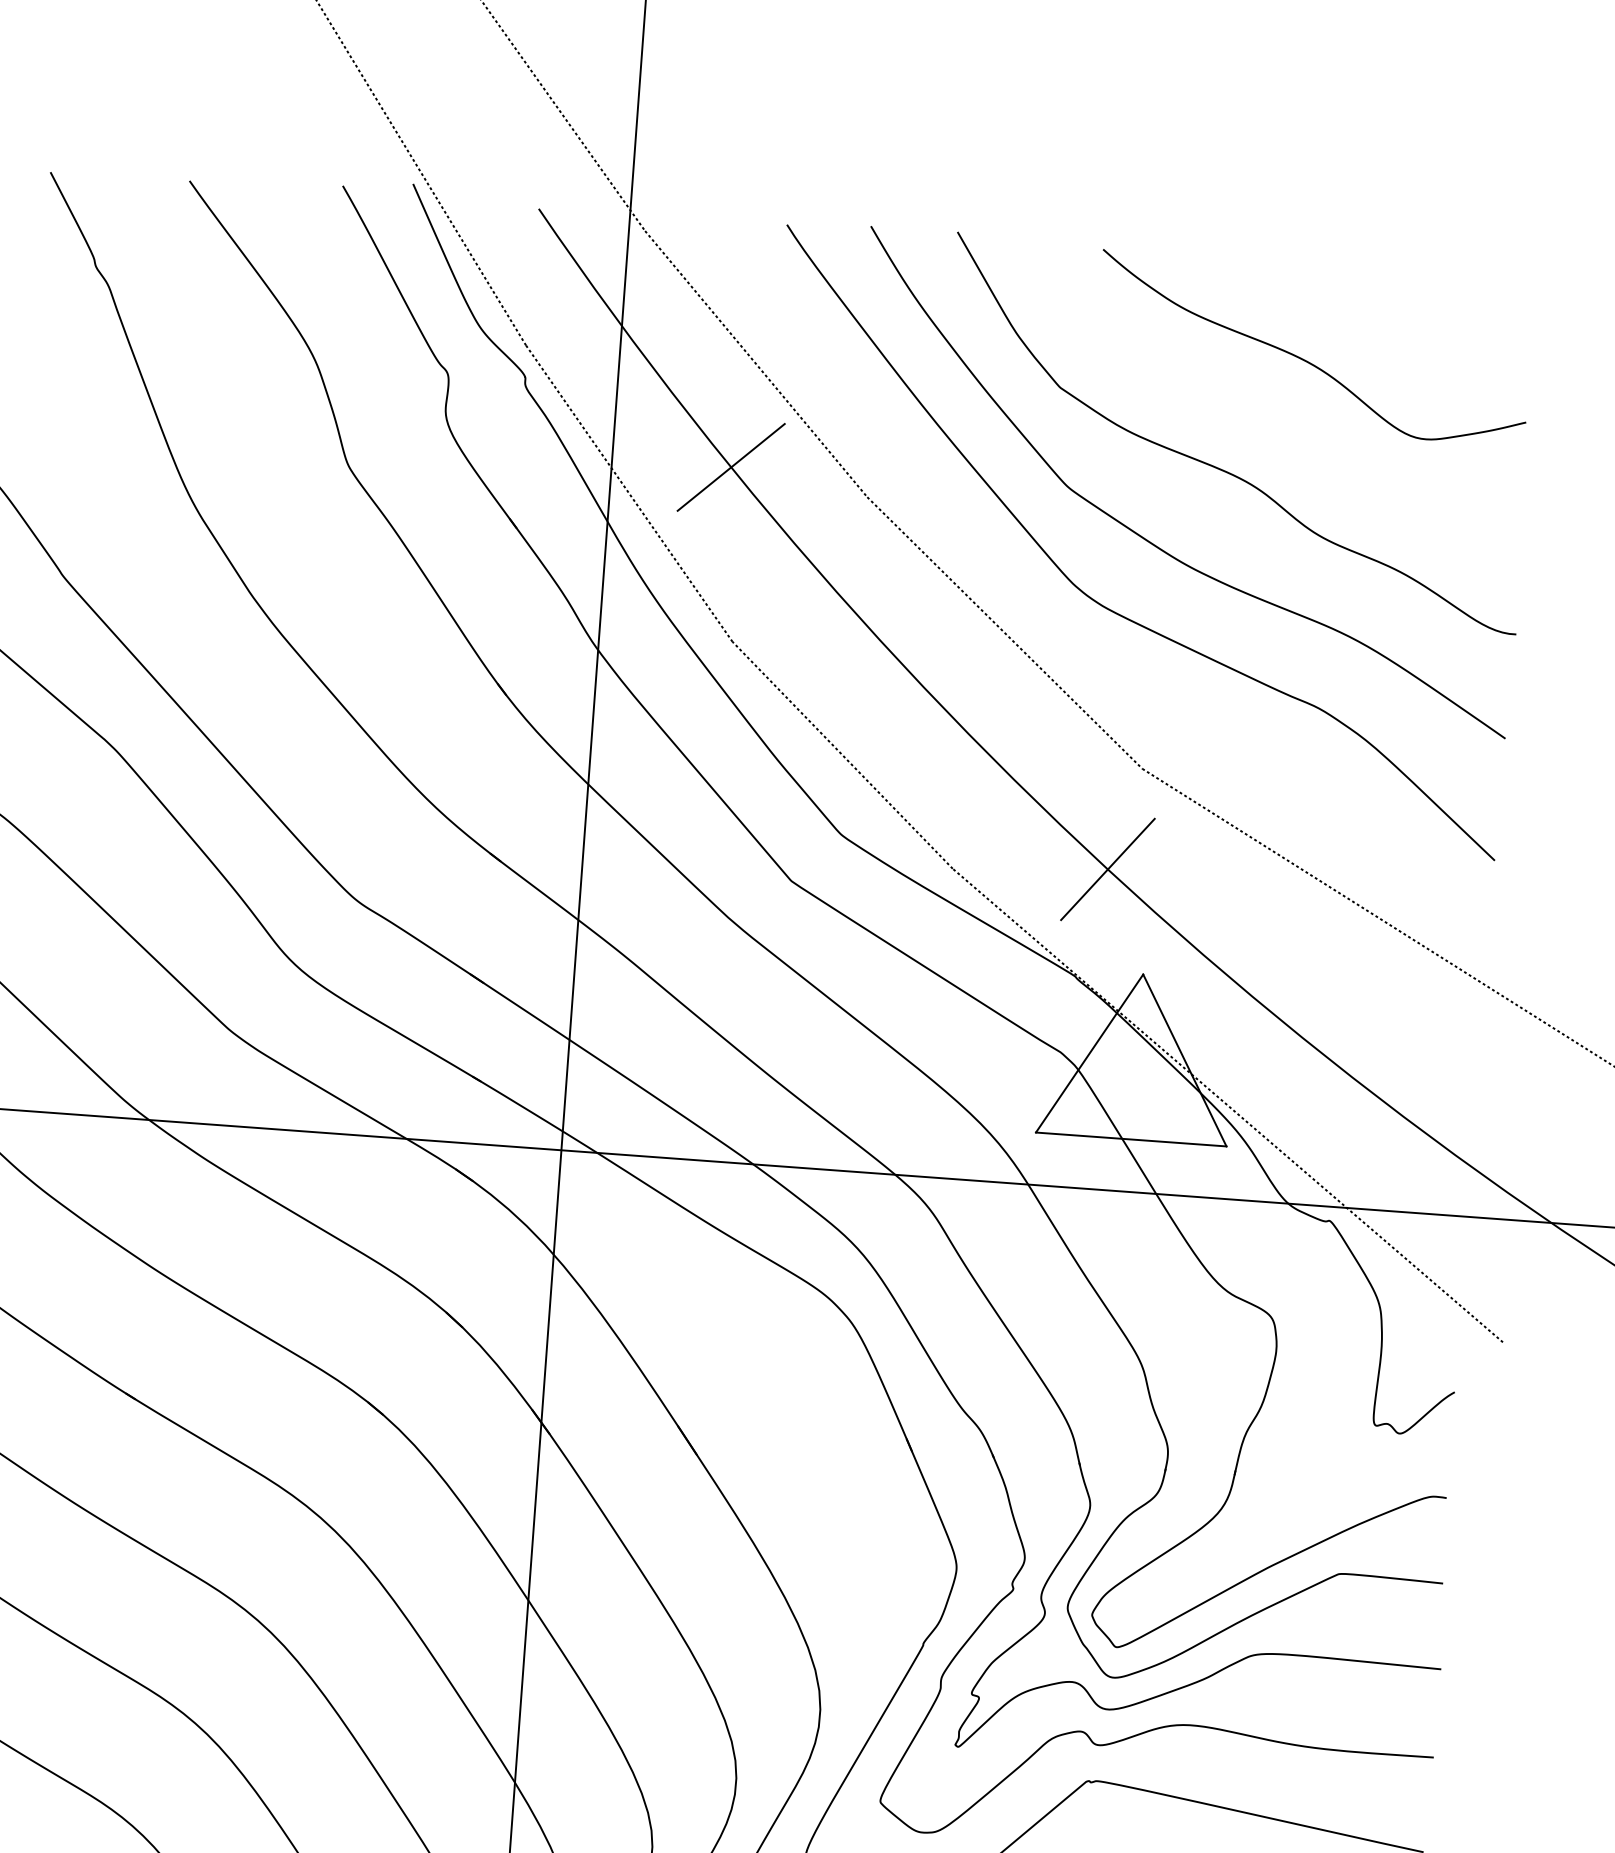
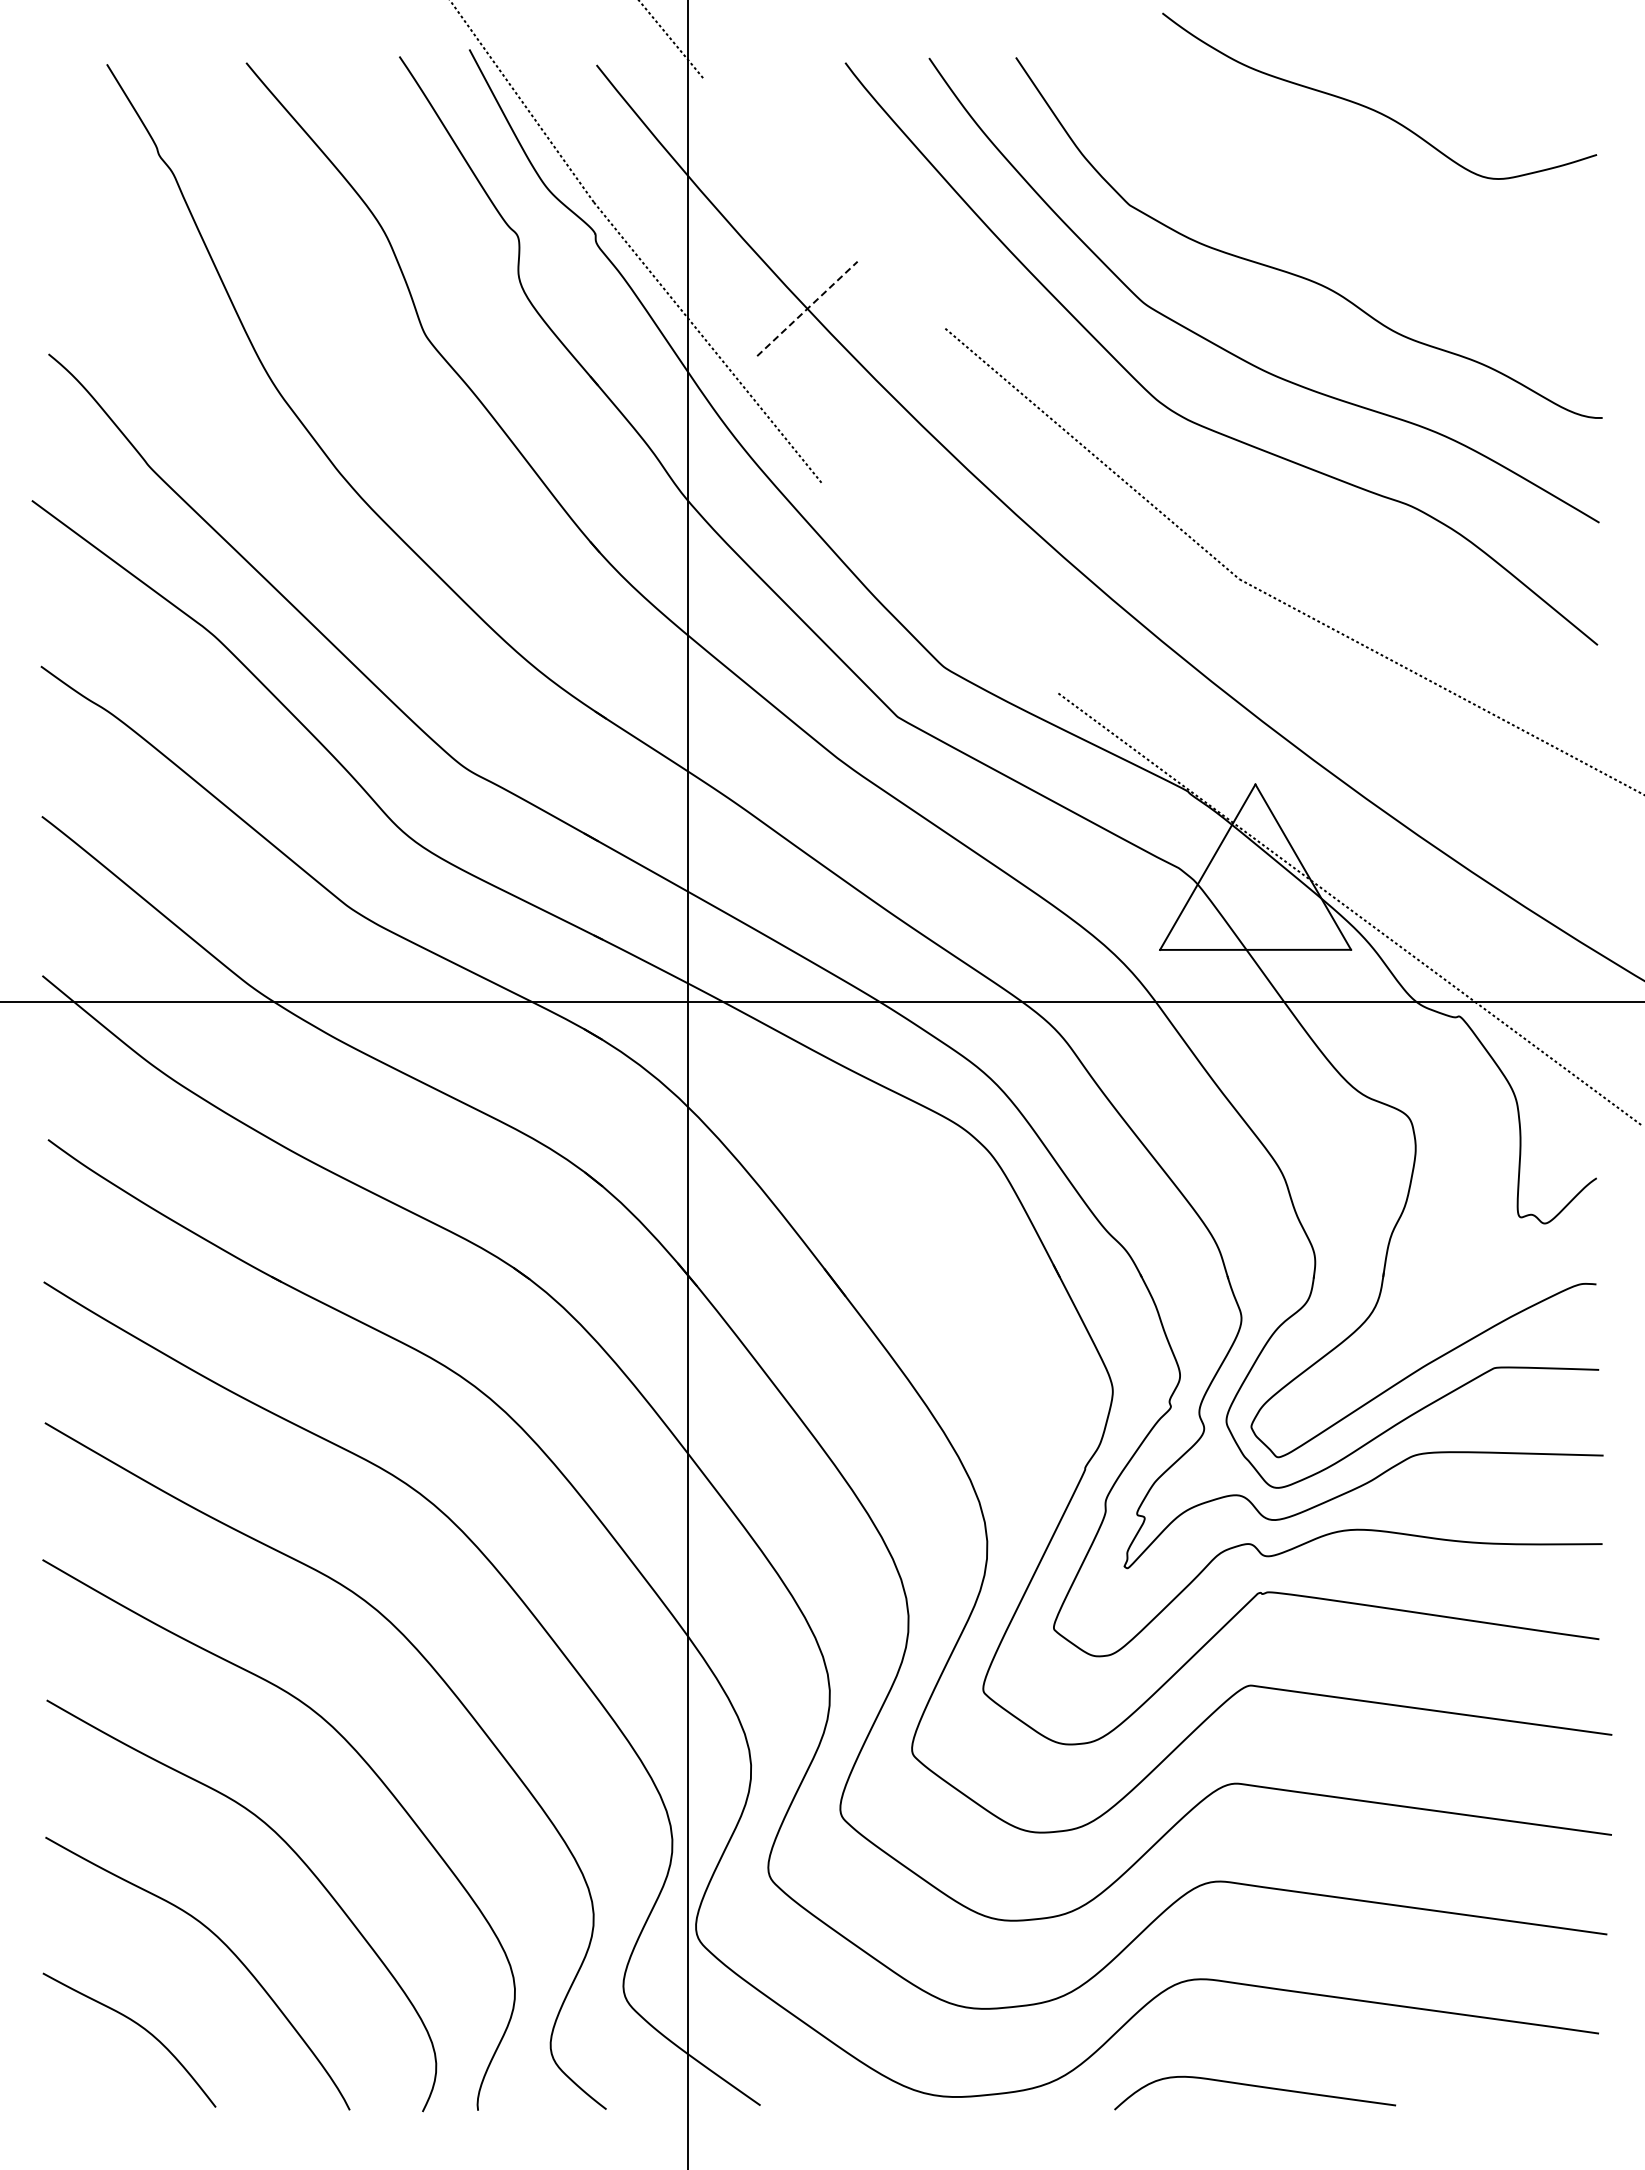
curve: (1305, 359) -> (1372, 108), moved
line: (755, 363) -> (824, 203), removed
line: (731, 467) -> (807, 308), solid -> dashed
line: (842, 754) -> (939, 587), removed
line: (1107, 869) -> (1212, 682), removed

